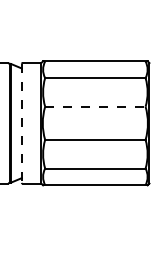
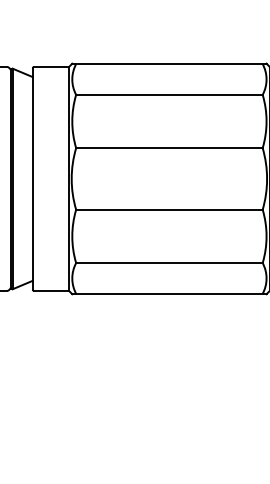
line: (95, 106) -> (169, 147), dashed -> solid
line: (21, 123) -> (32, 179), dashed -> solid

